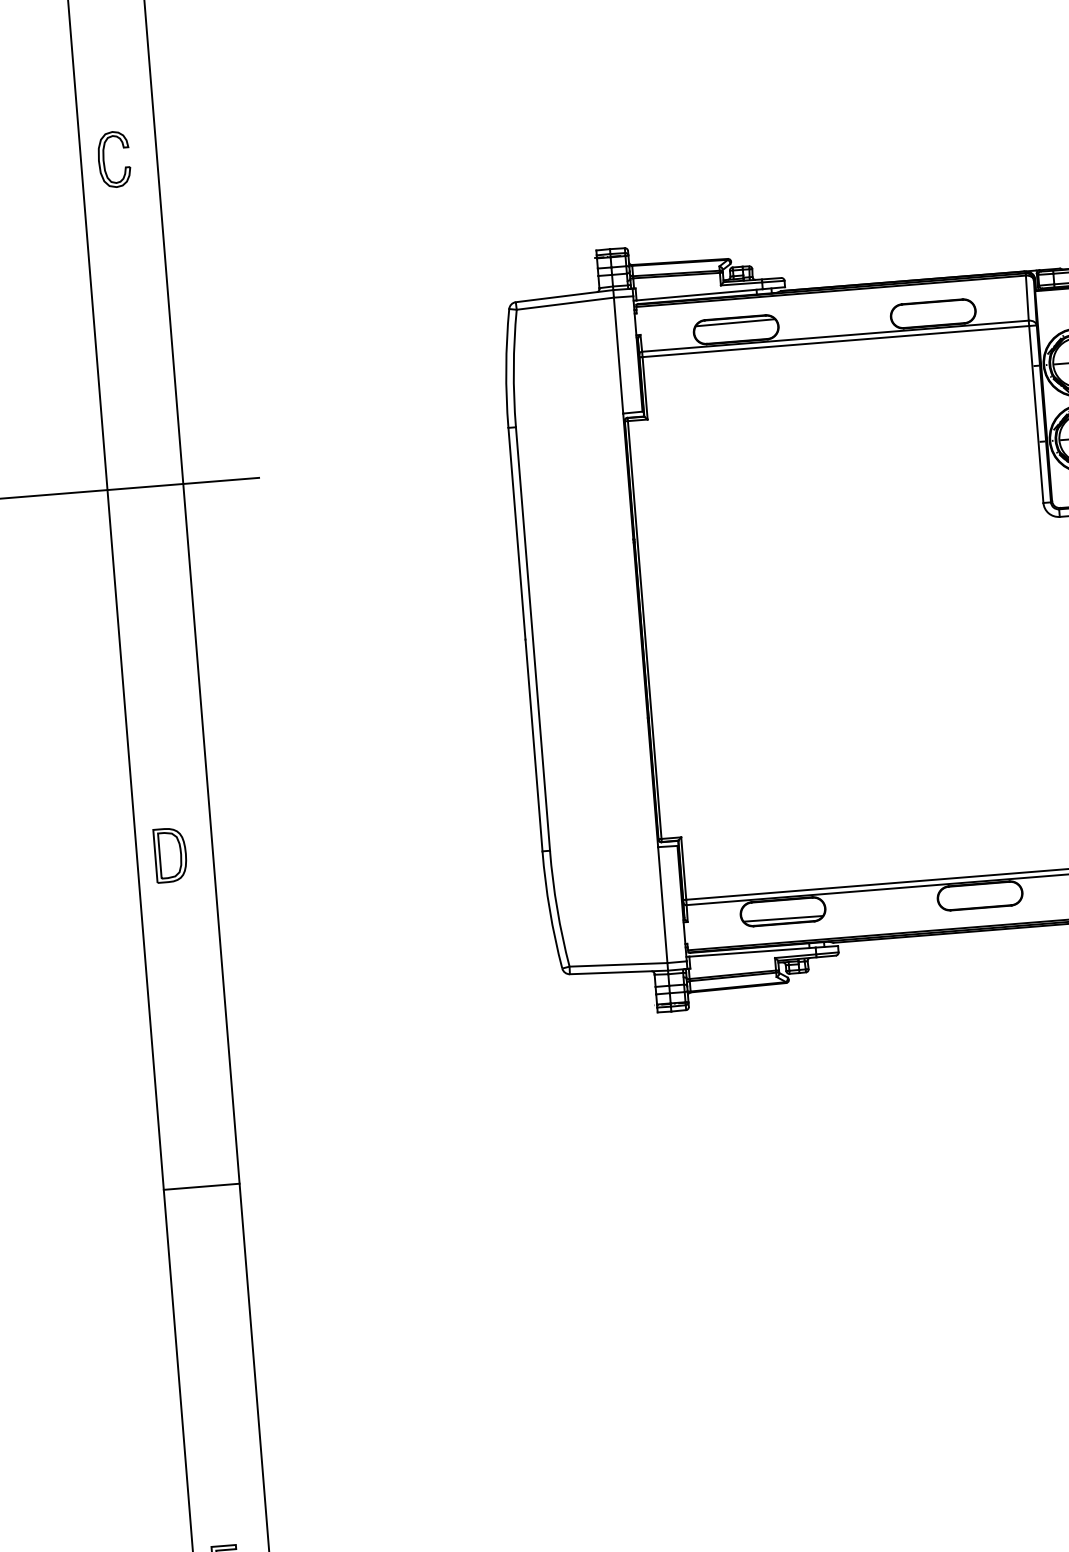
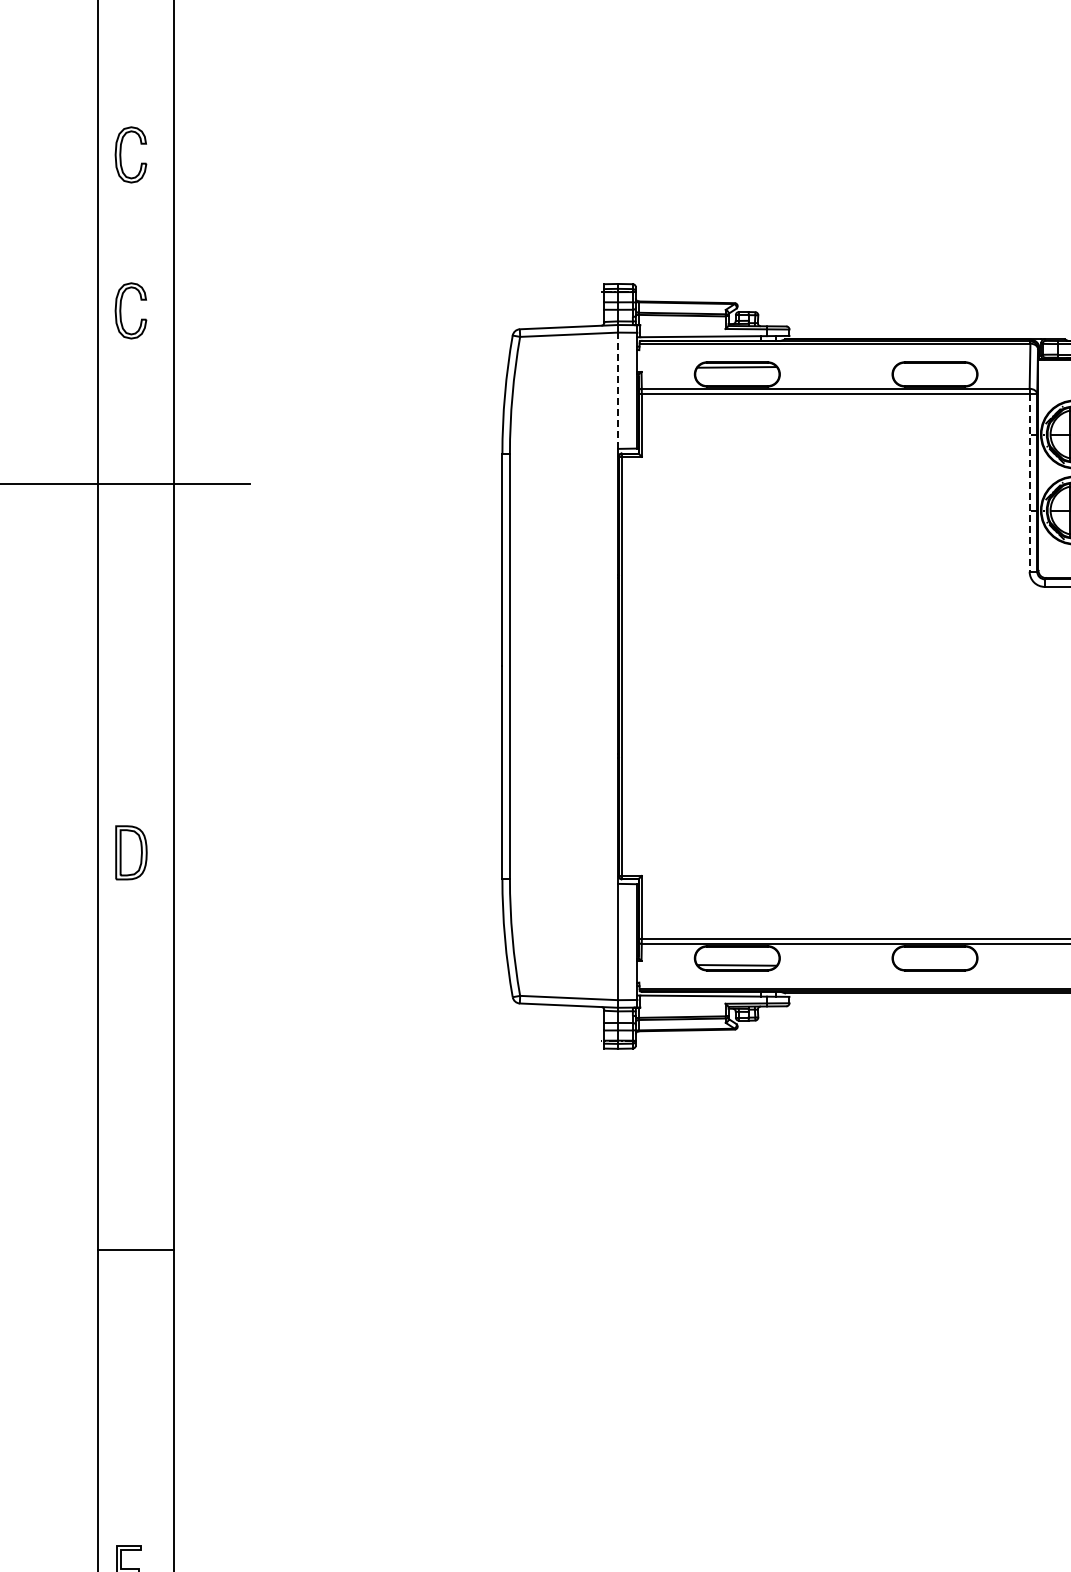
part: (117, 315) -> (121, 310), added
line: (618, 355) -> (617, 390), solid -> dashed
line: (1036, 414) -> (1029, 482), solid -> dashed
line: (201, 1186) -> (135, 1249), moved

